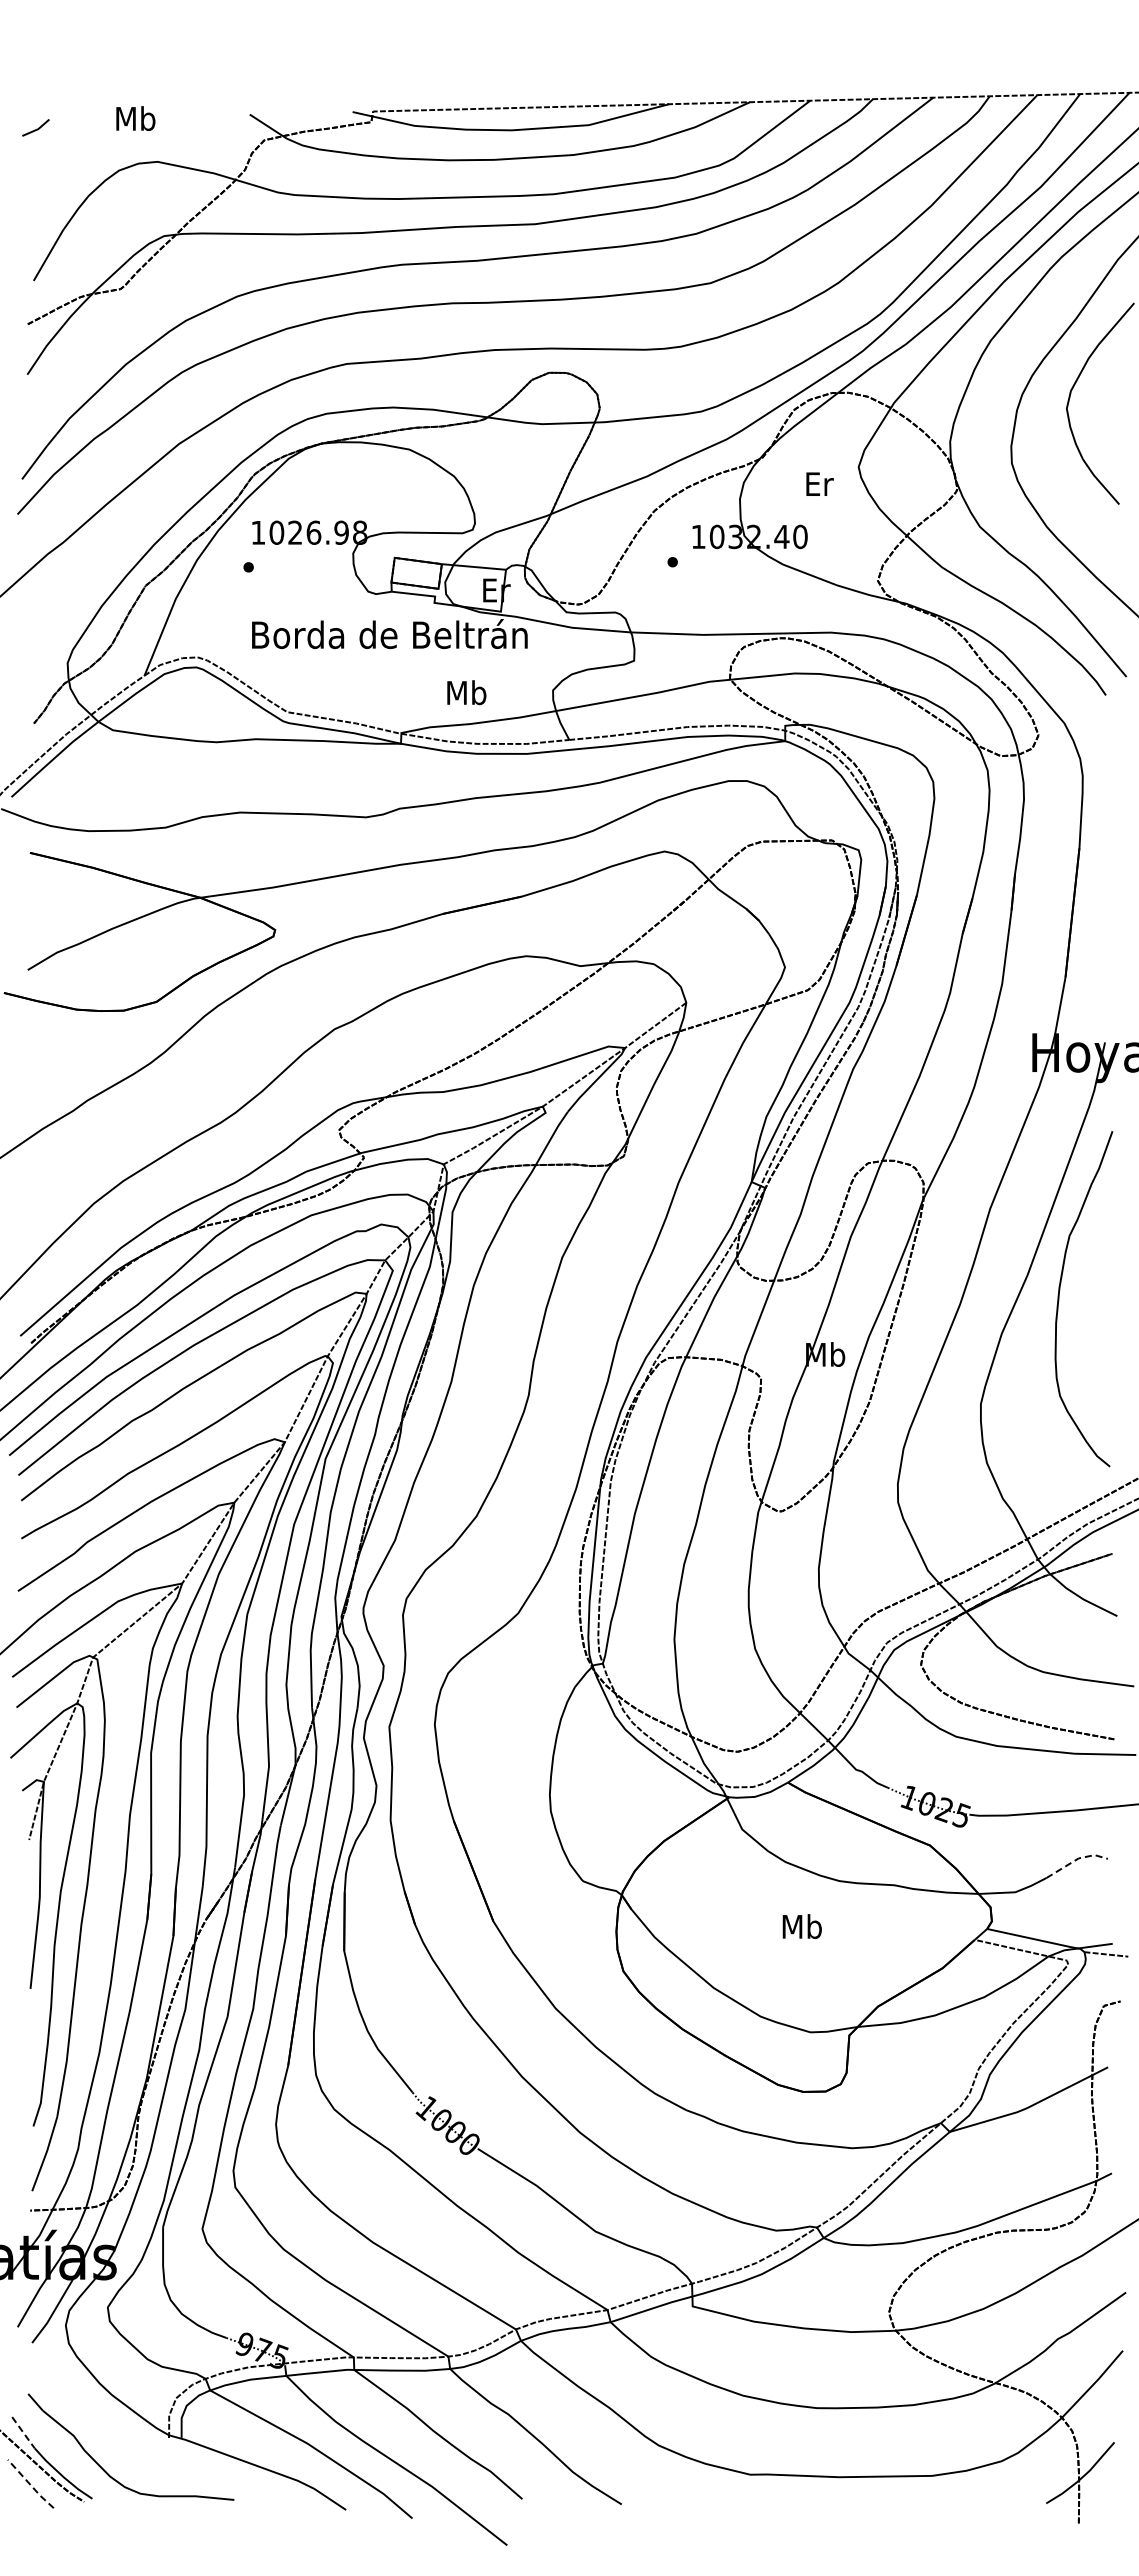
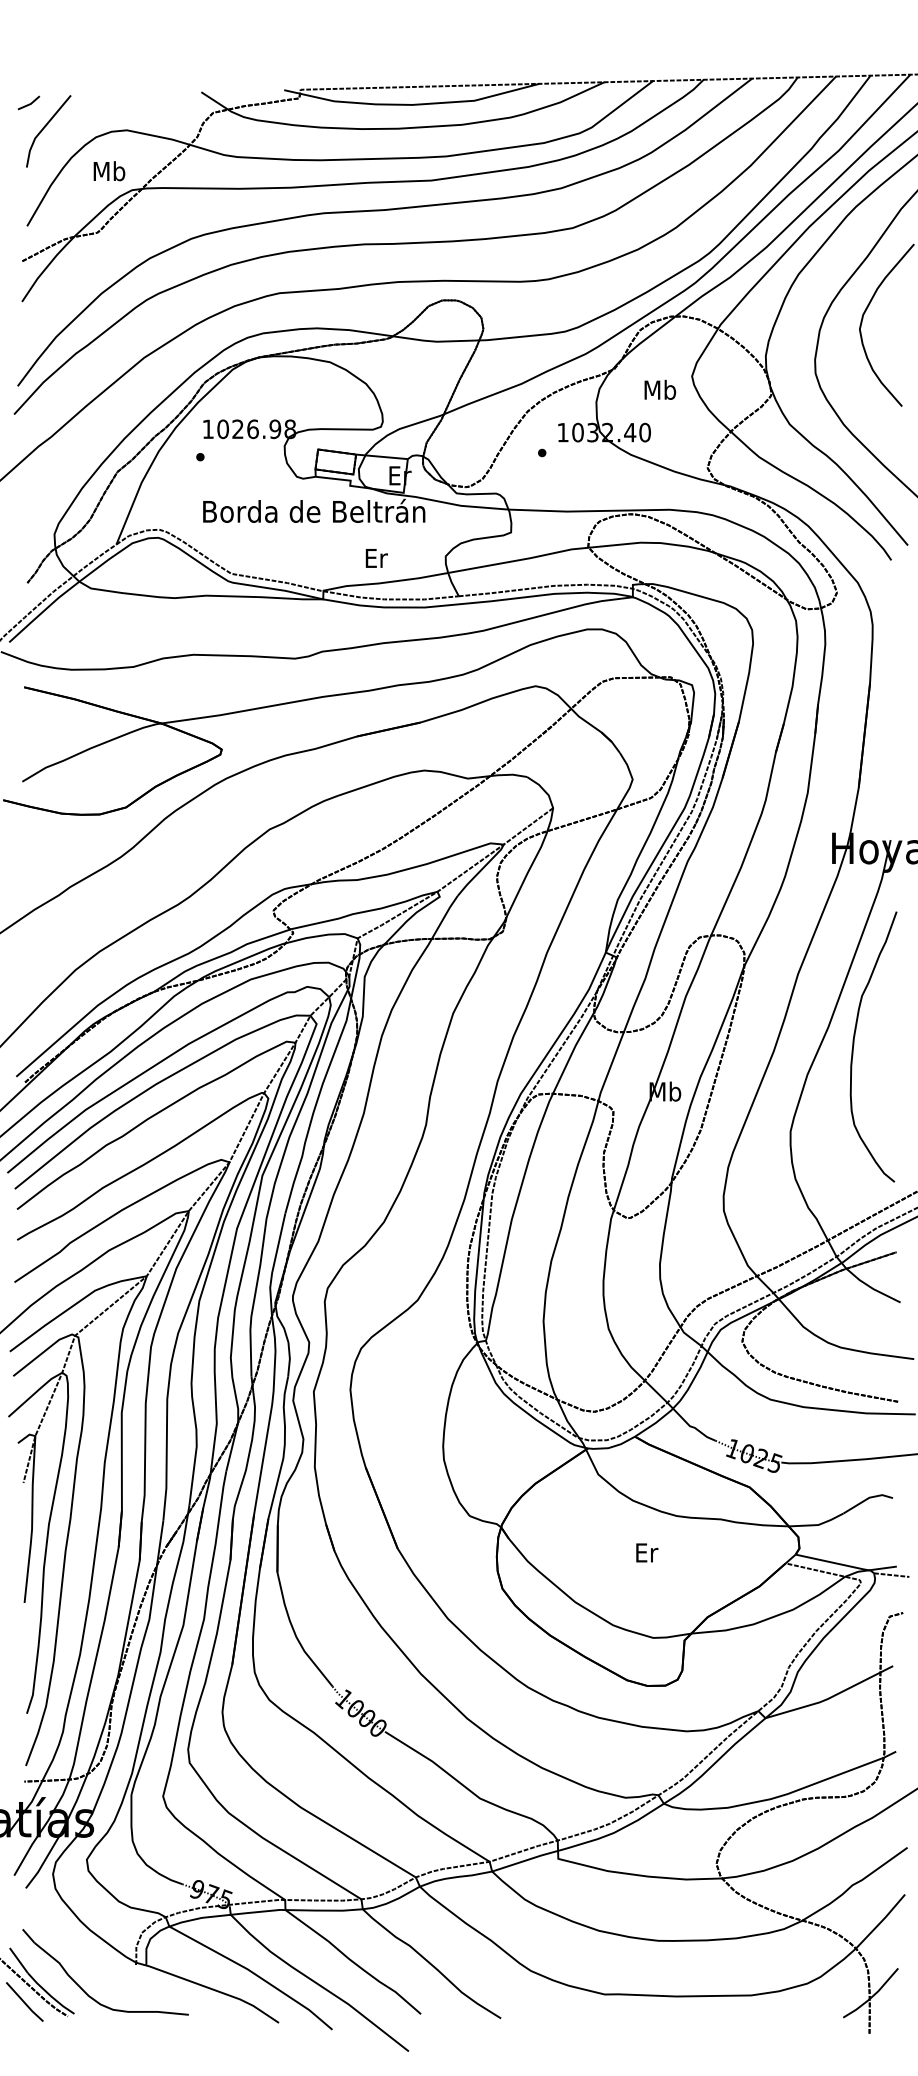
text: (135, 118) -> (109, 171), moved
line: (56, 158) -> (45, 127), added
text: (818, 483) -> (659, 389), Er -> Mb
text: (466, 692) -> (375, 558), Mb -> Er
line: (1077, 1859) -> (868, 1498), dashed -> solid
text: (801, 1926) -> (645, 1552), Mb -> Er
line: (23, 2433) -> (18, 1961), dashed -> solid
line: (30, 2484) -> (24, 2002), dashed -> solid

